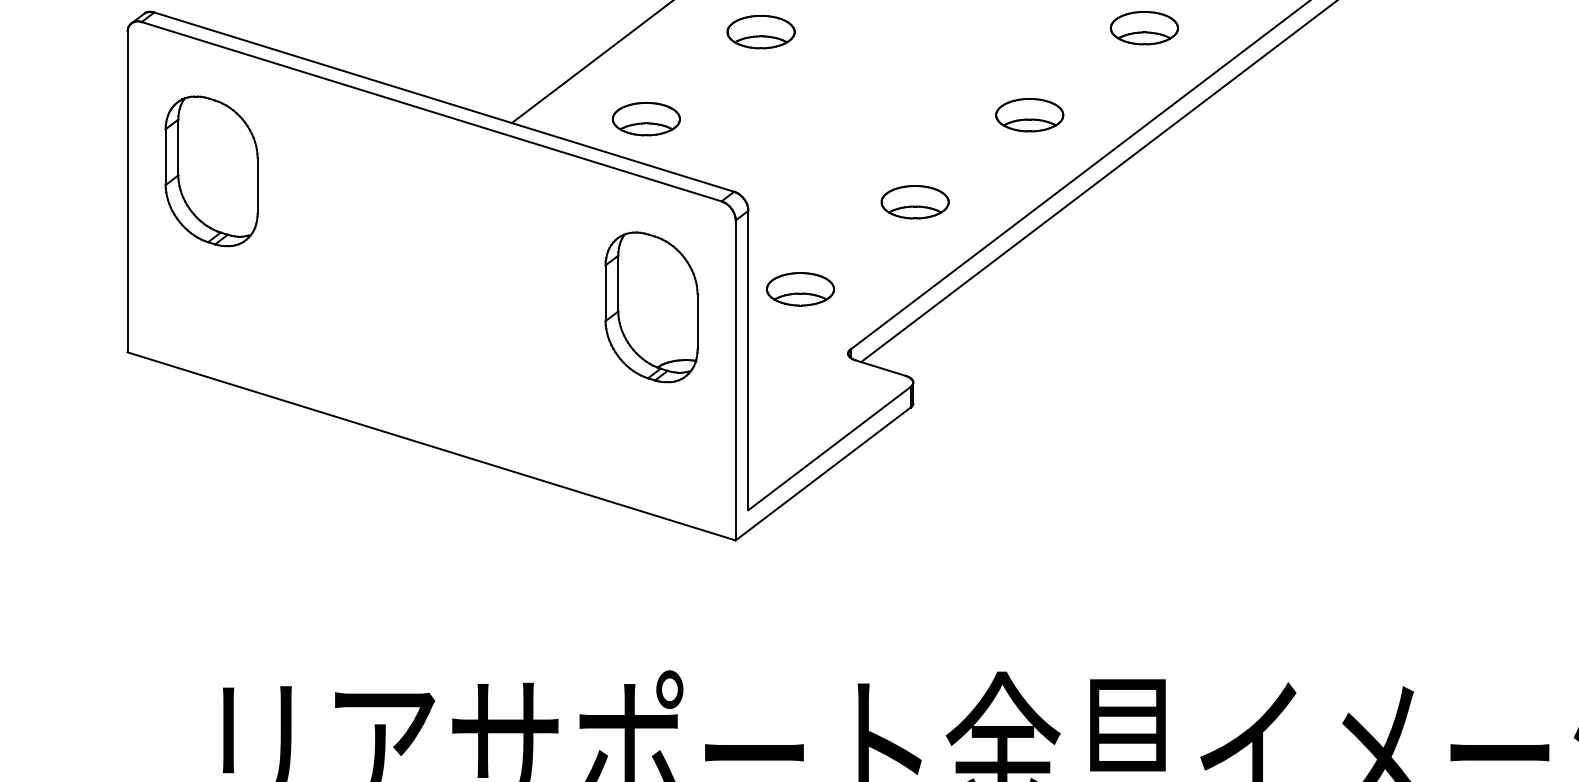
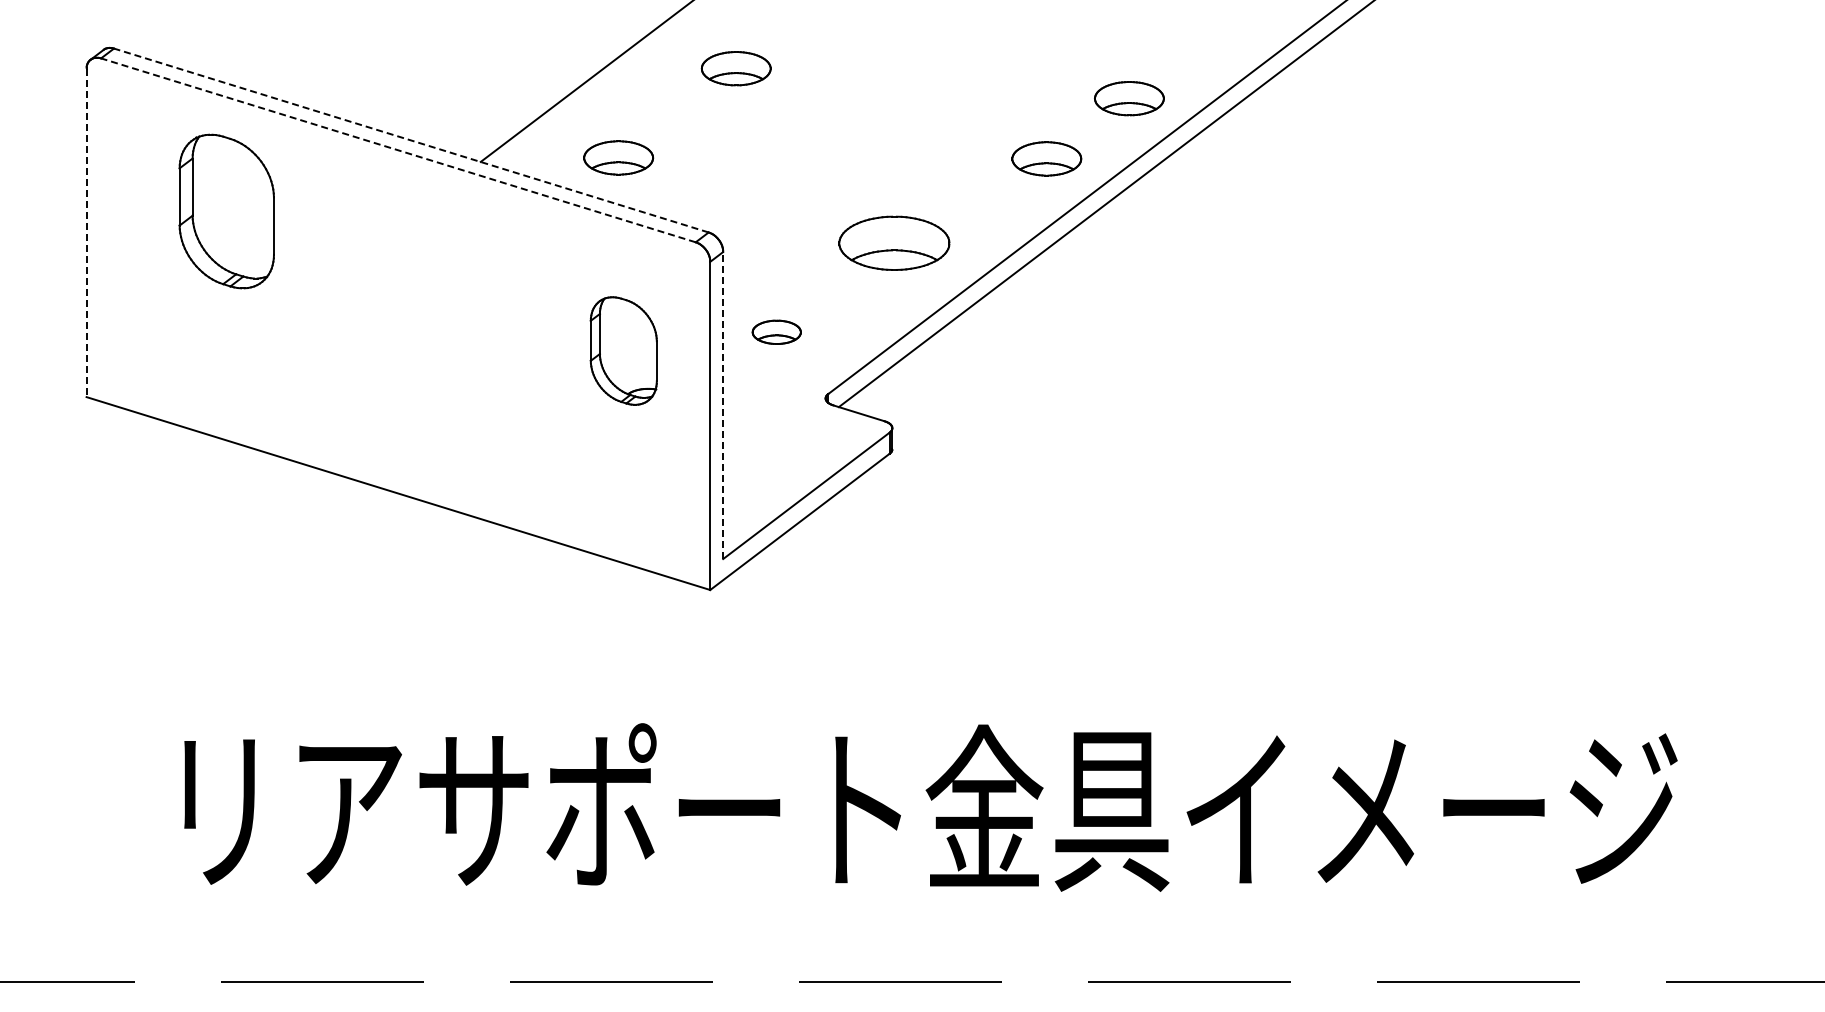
part: (1144, 28) -> (1129, 98), moved
line: (443, 102) -> (410, 140), solid -> dashed
line: (430, 111) -> (397, 150), solid -> dashed
part: (1029, 114) -> (1046, 158), moved
part: (211, 171) -> (226, 211), moved
line: (127, 192) -> (86, 233), solid -> dashed
part: (914, 201) -> (893, 242), size x1.6
part: (800, 288) -> (776, 331), size x0.7
part: (651, 306) -> (623, 350), size x0.7
line: (748, 360) -> (723, 405), solid -> dashed

